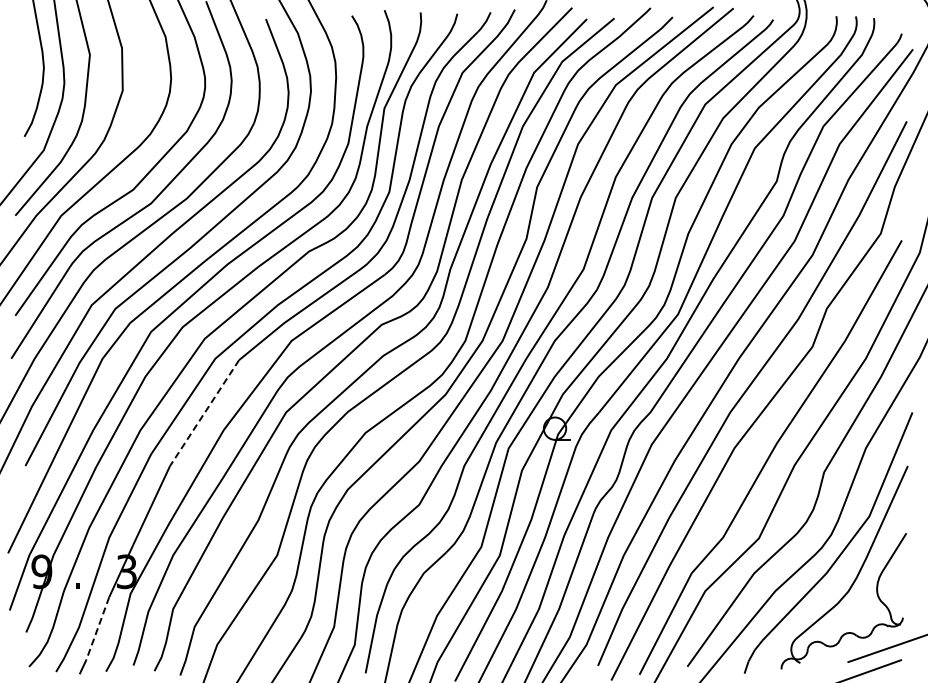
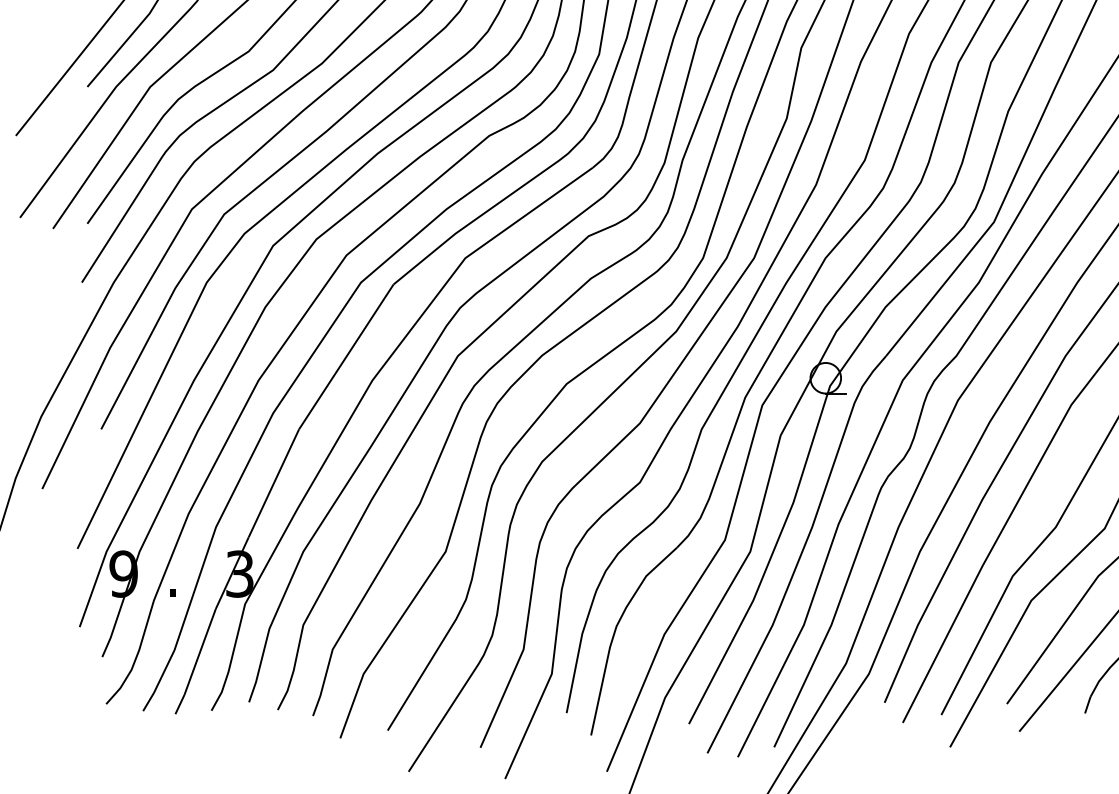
line: (204, 413) -> (346, 357), dashed -> solid
line: (97, 629) -> (199, 653), dashed -> solid

